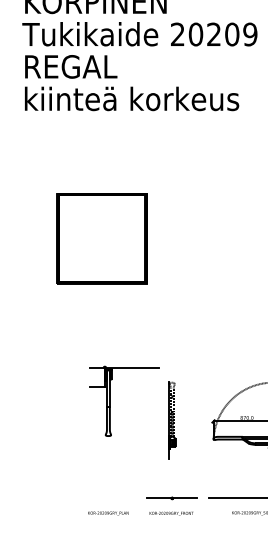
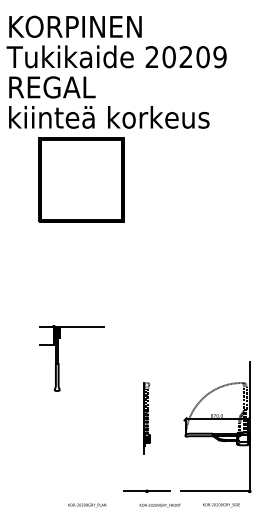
part: (102, 237) -> (81, 179), moved
part: (109, 401) -> (58, 358), moved
text: (170, 513) -> (159, 505), moved

